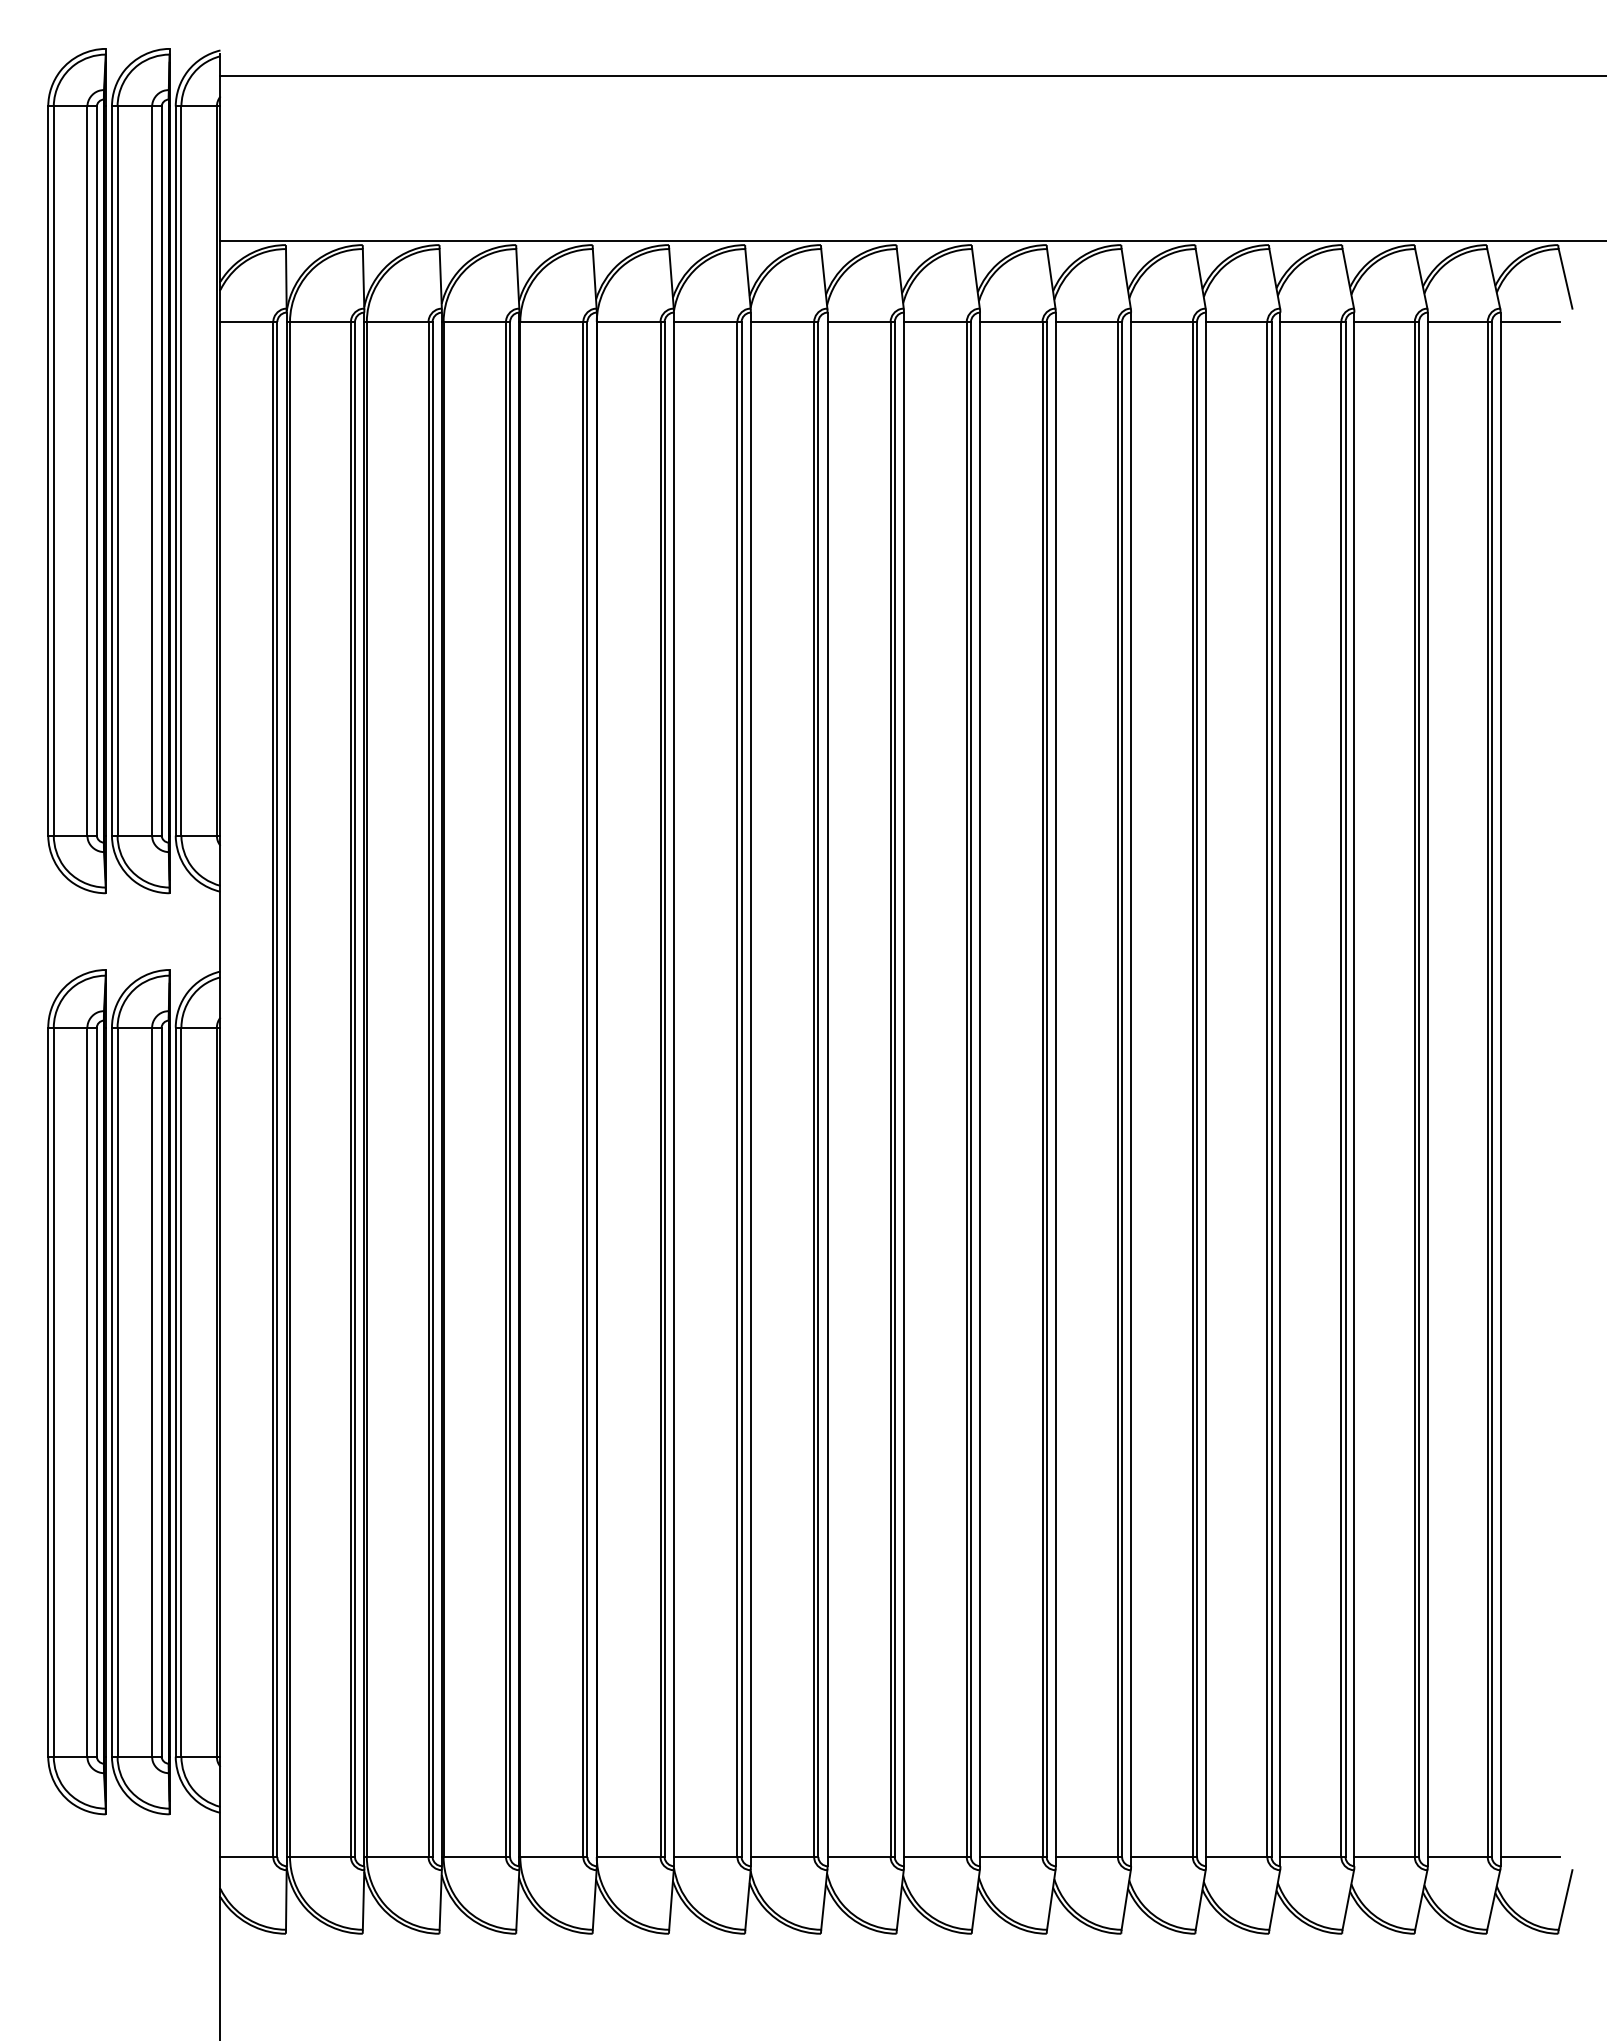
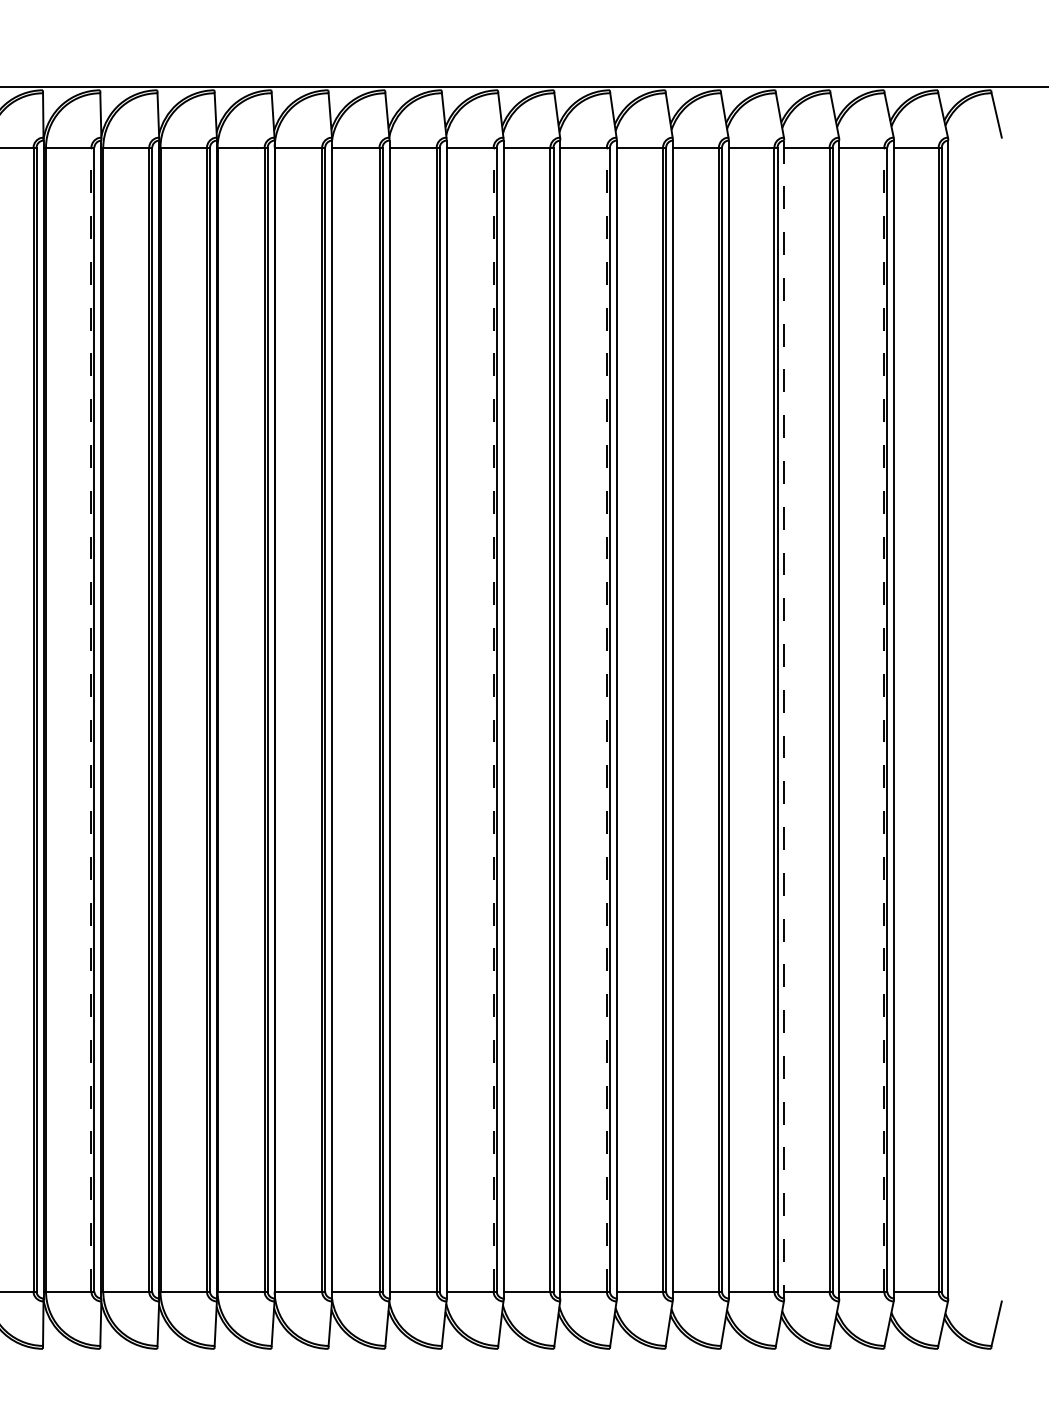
line: (1530, 321) -> (970, 147), removed
line: (350, 1089) -> (91, 719), solid -> dashed
line: (890, 1089) -> (493, 719), solid -> dashed
line: (1042, 1089) -> (606, 719), solid -> dashed
line: (1280, 1089) -> (784, 719), solid -> dashed
line: (1414, 1089) -> (884, 719), solid -> dashed
line: (1530, 1857) -> (970, 1292), removed

